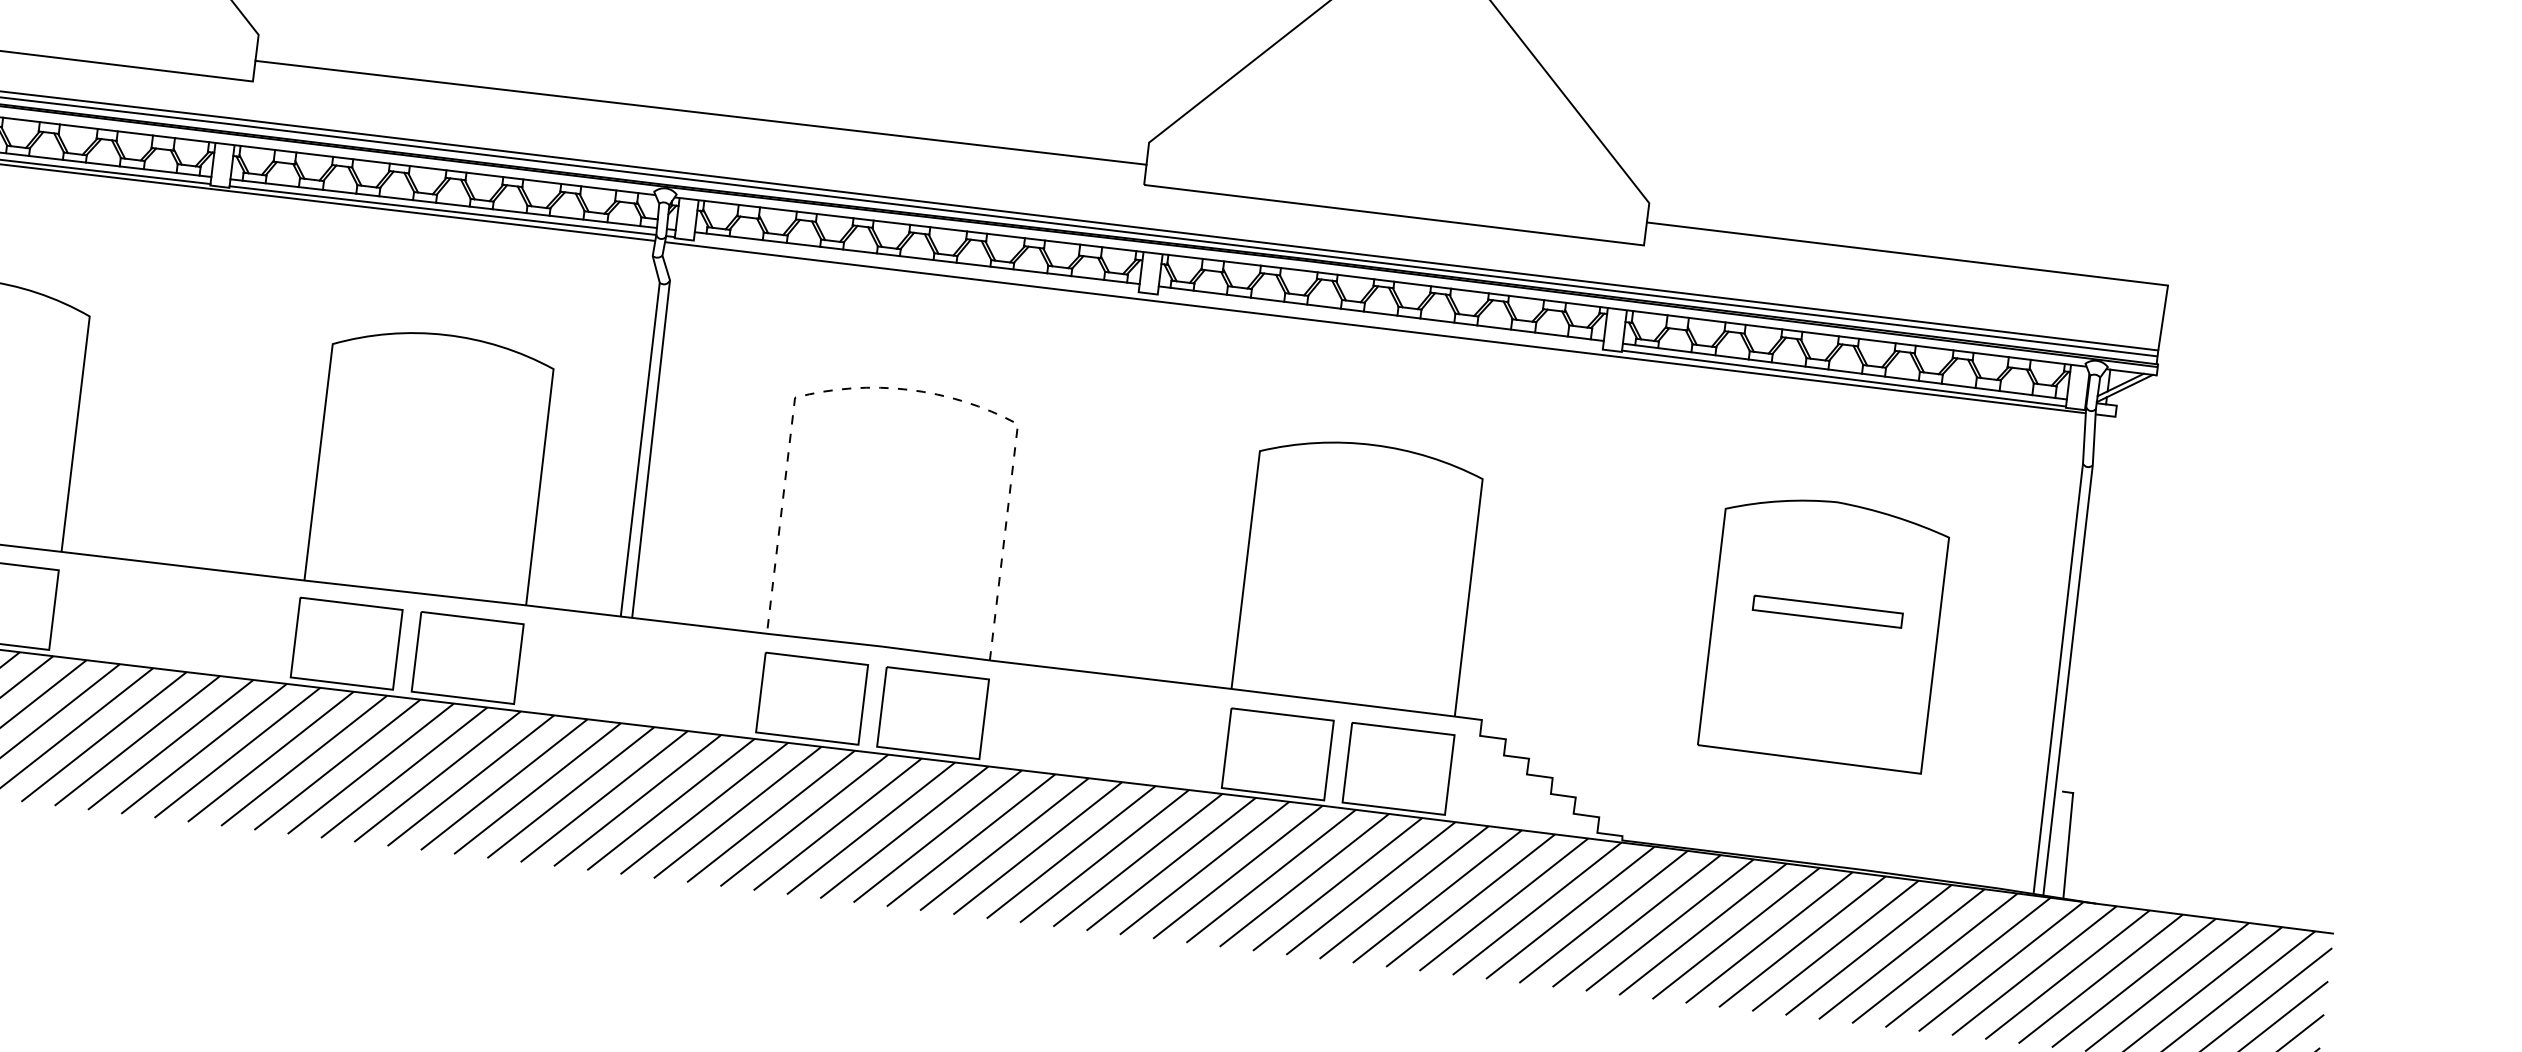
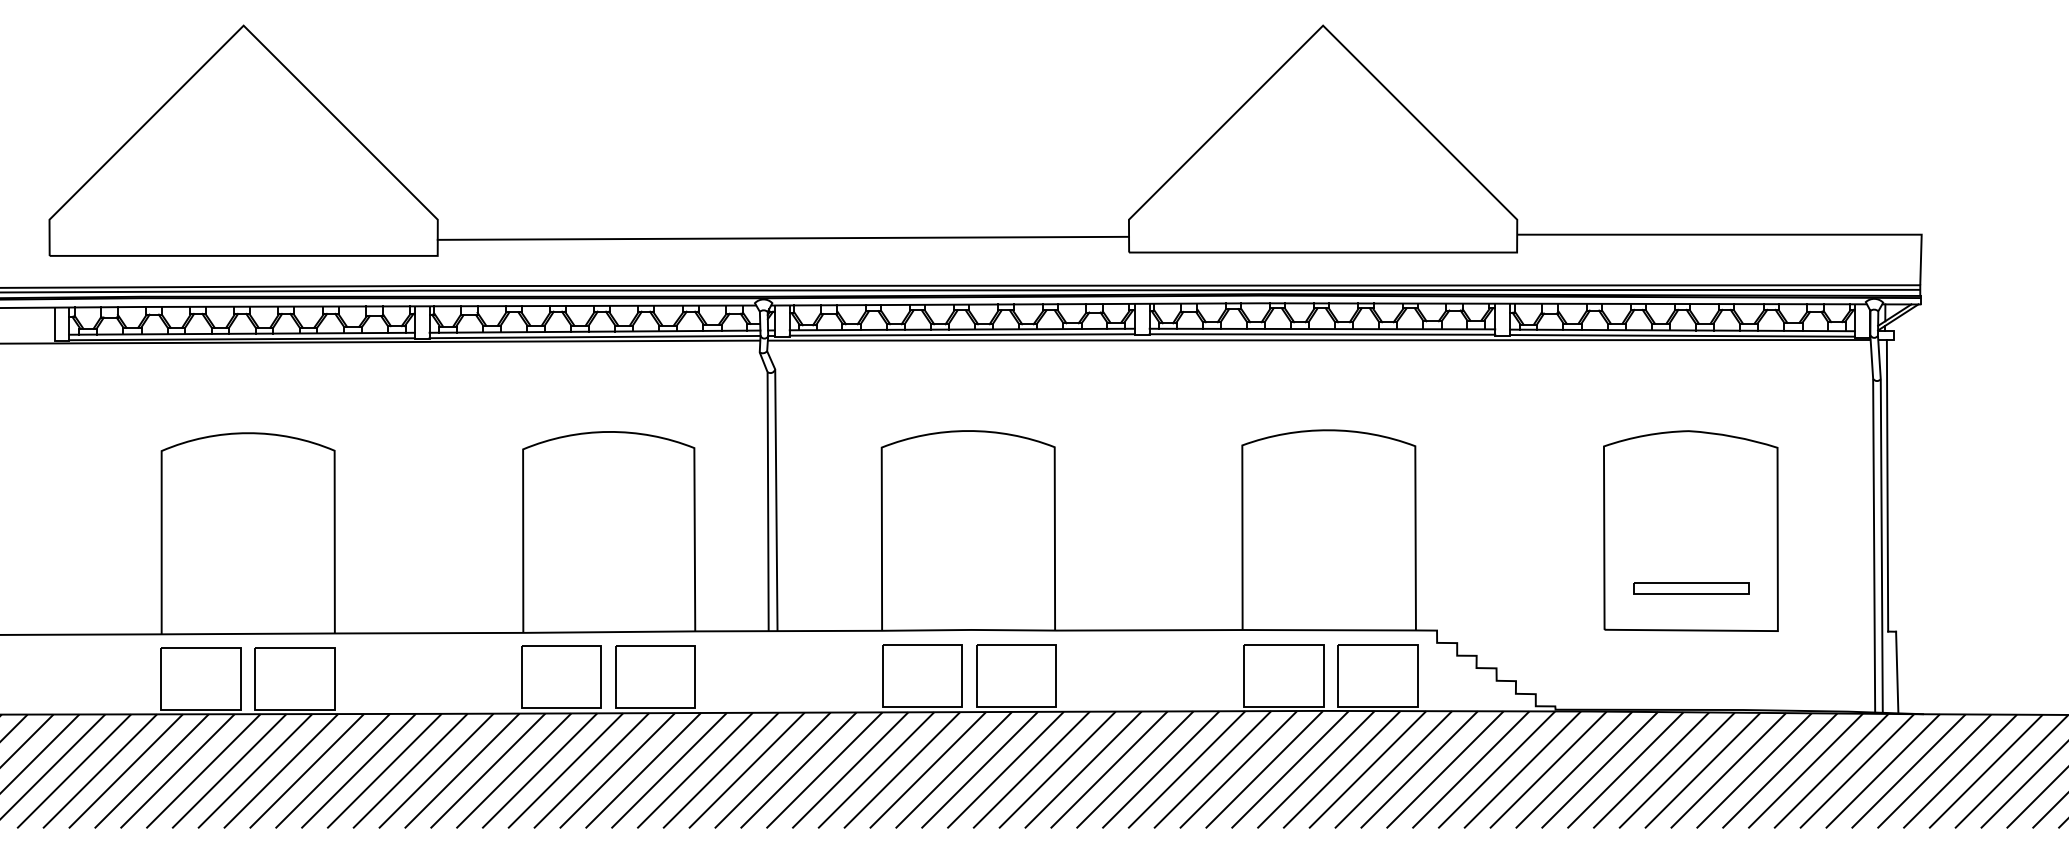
line: (915, 264) -> (961, 334), added
line: (1380, 320) -> (1322, 334), added
line: (909, 390) -> (968, 431), dashed -> solid
line: (2084, 603) -> (1887, 485), added
part: (1827, 611) -> (1691, 588), moved

